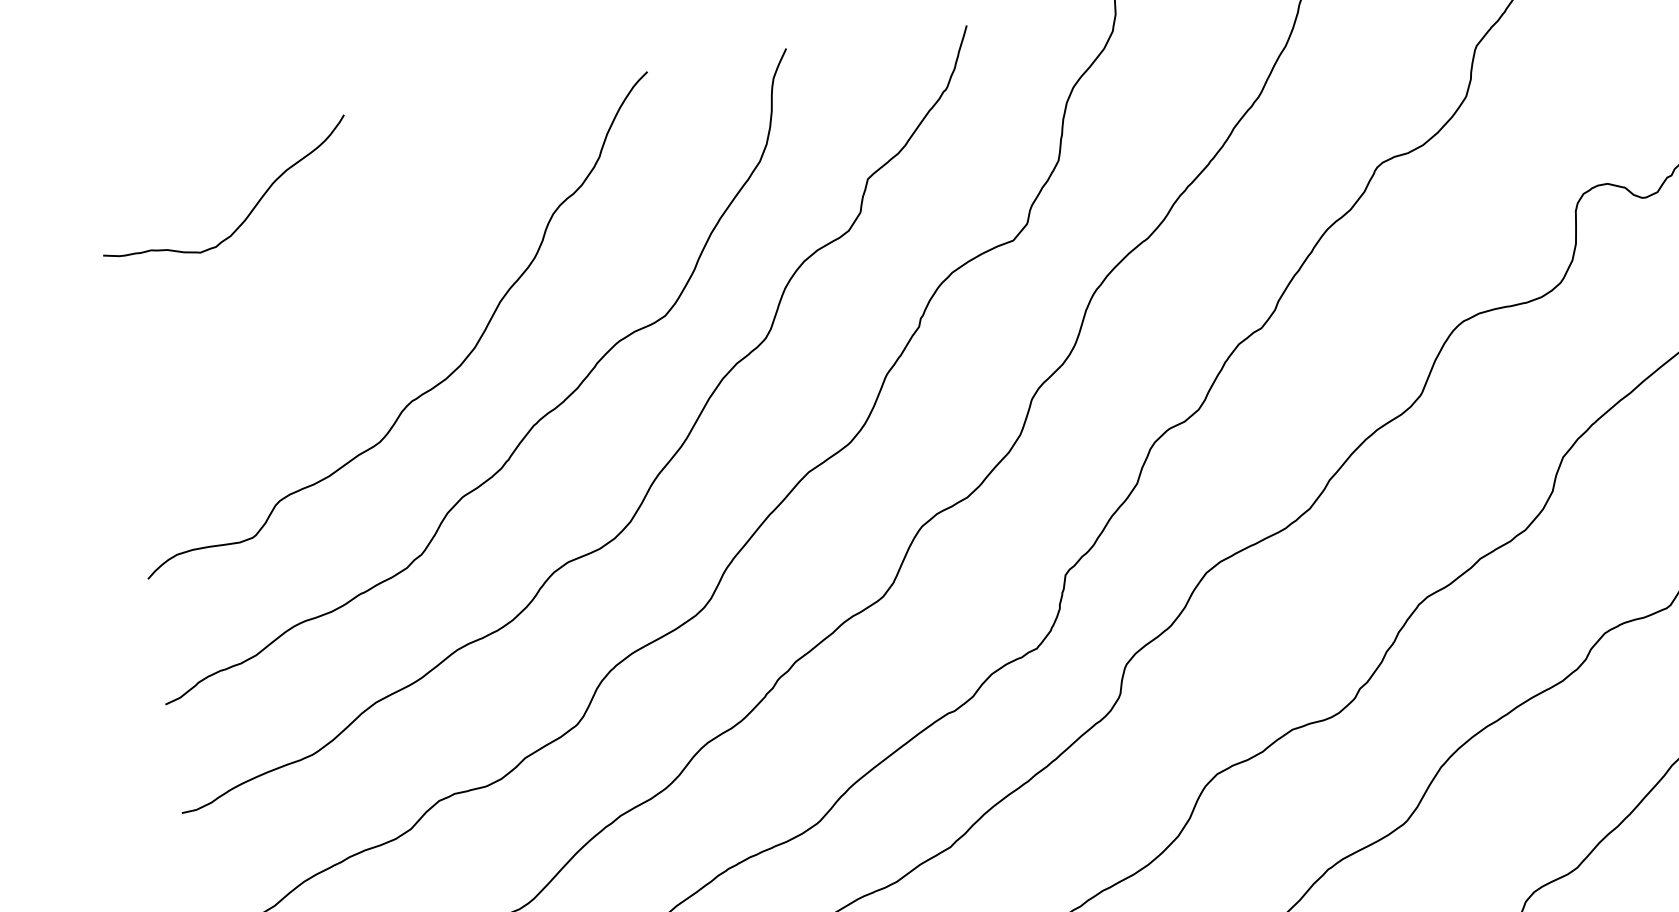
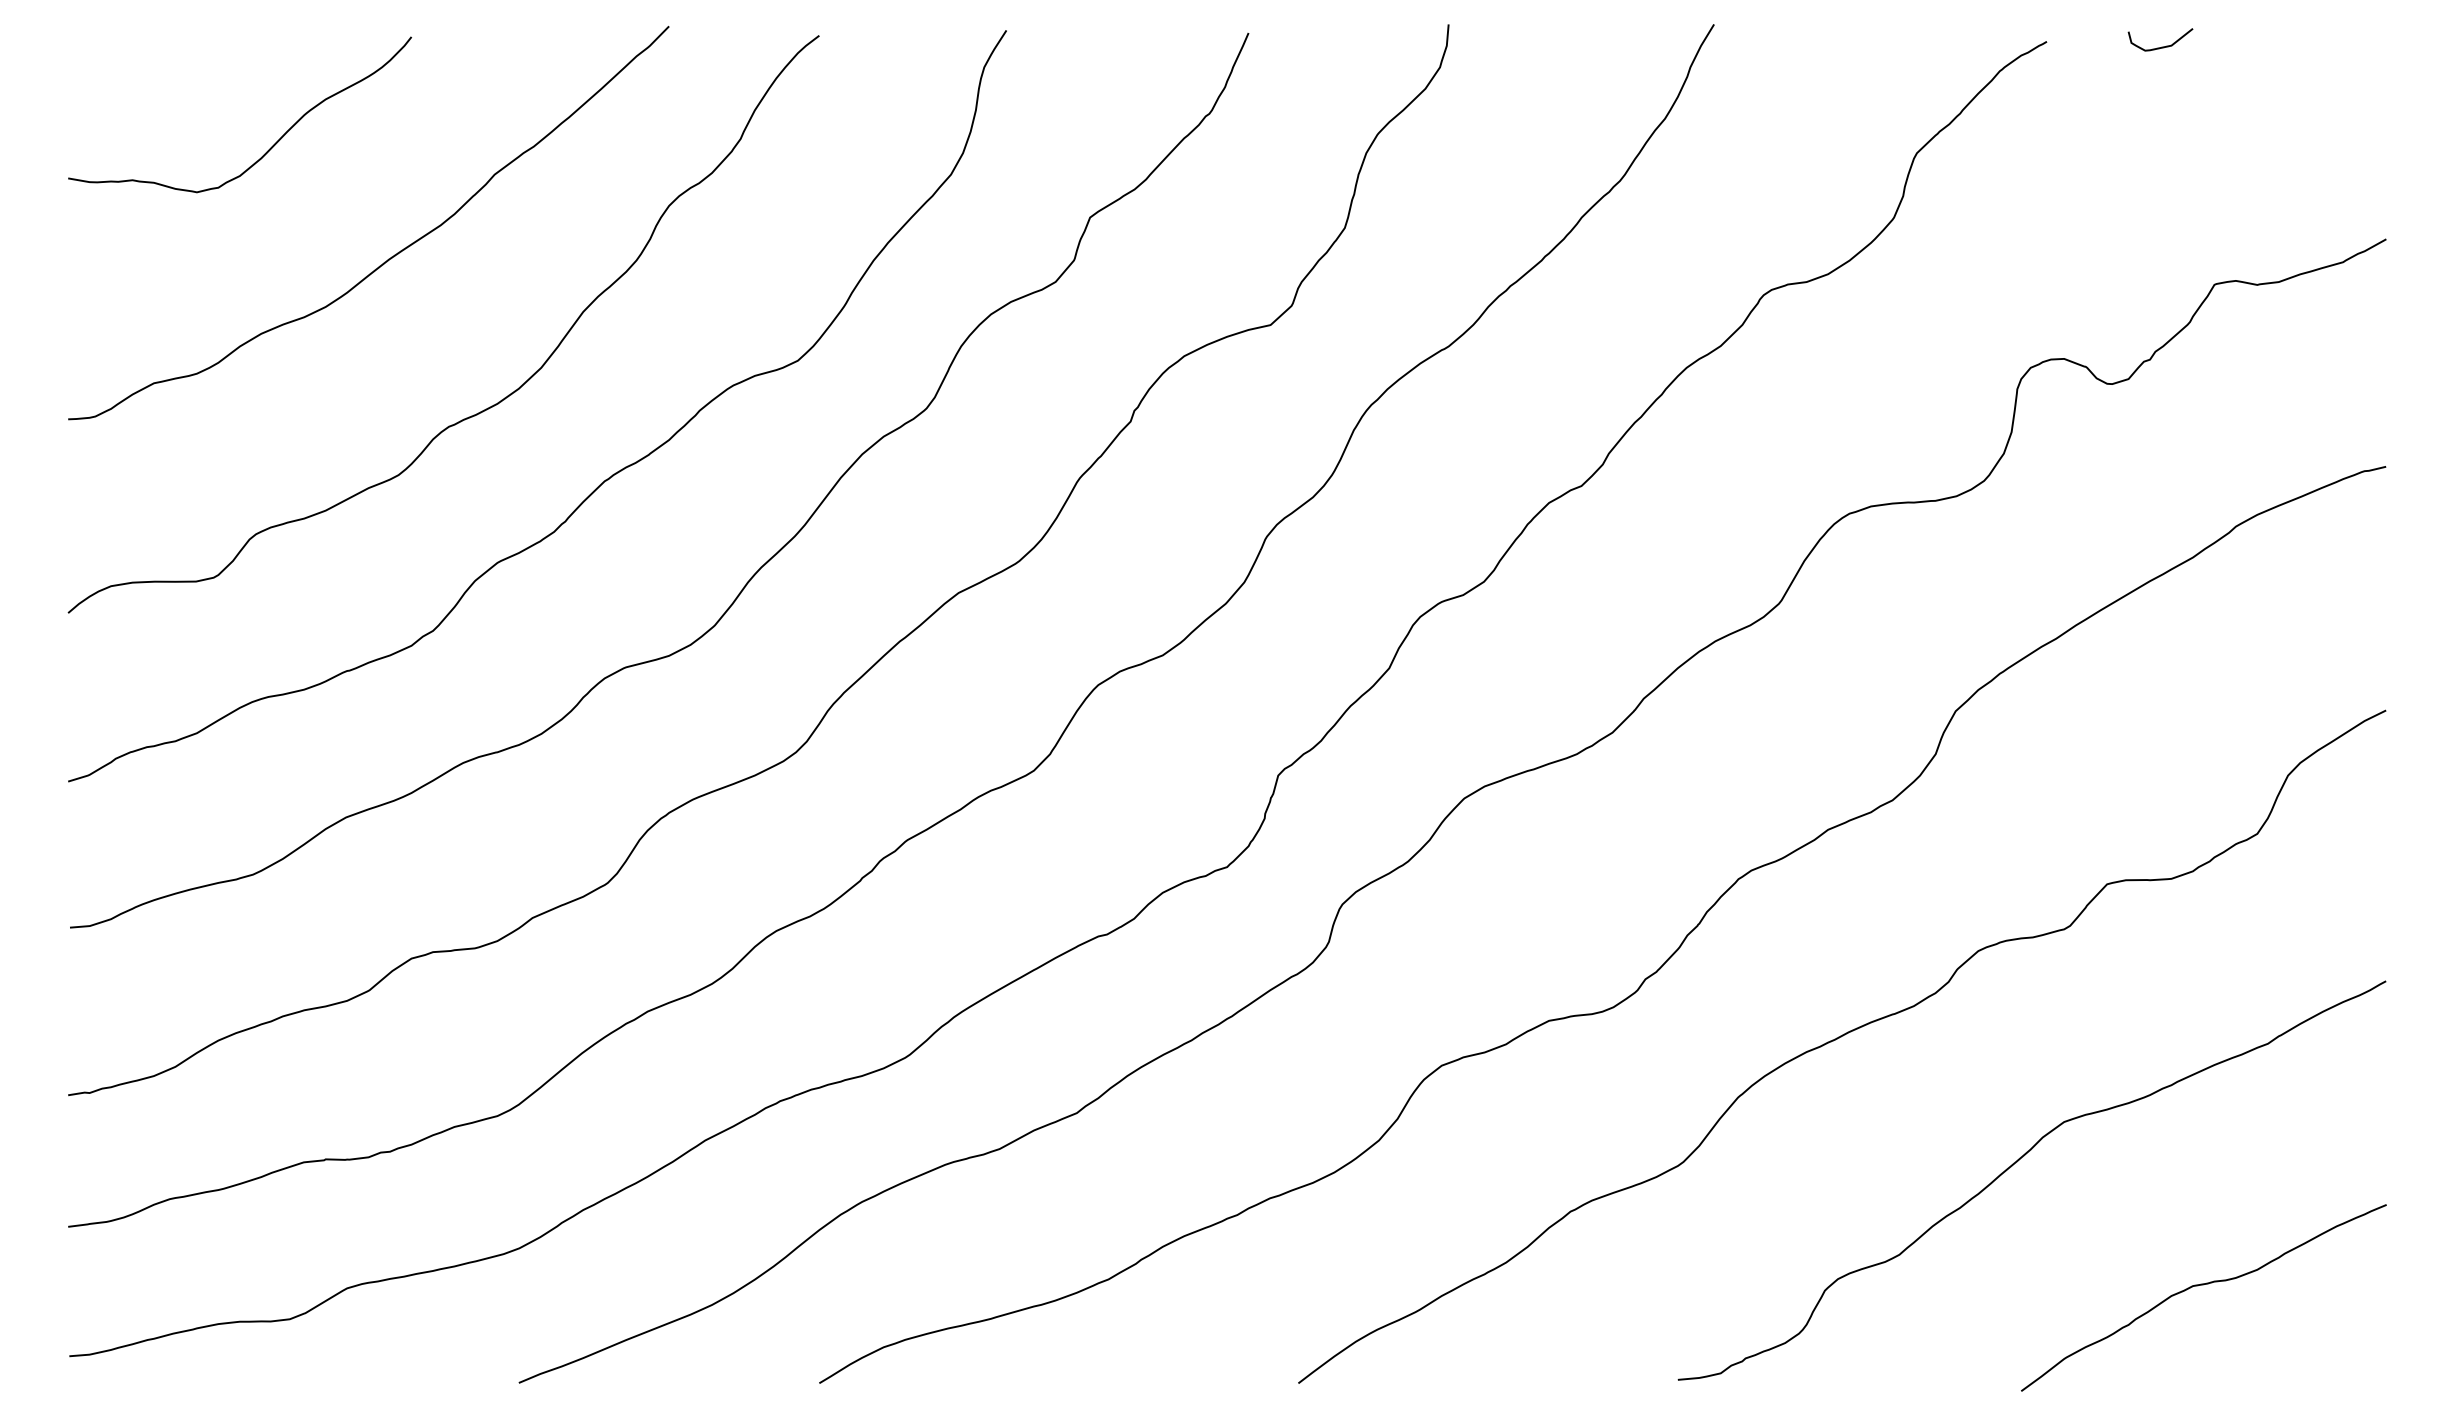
curve: (351, 280) -> (391, 256), added

